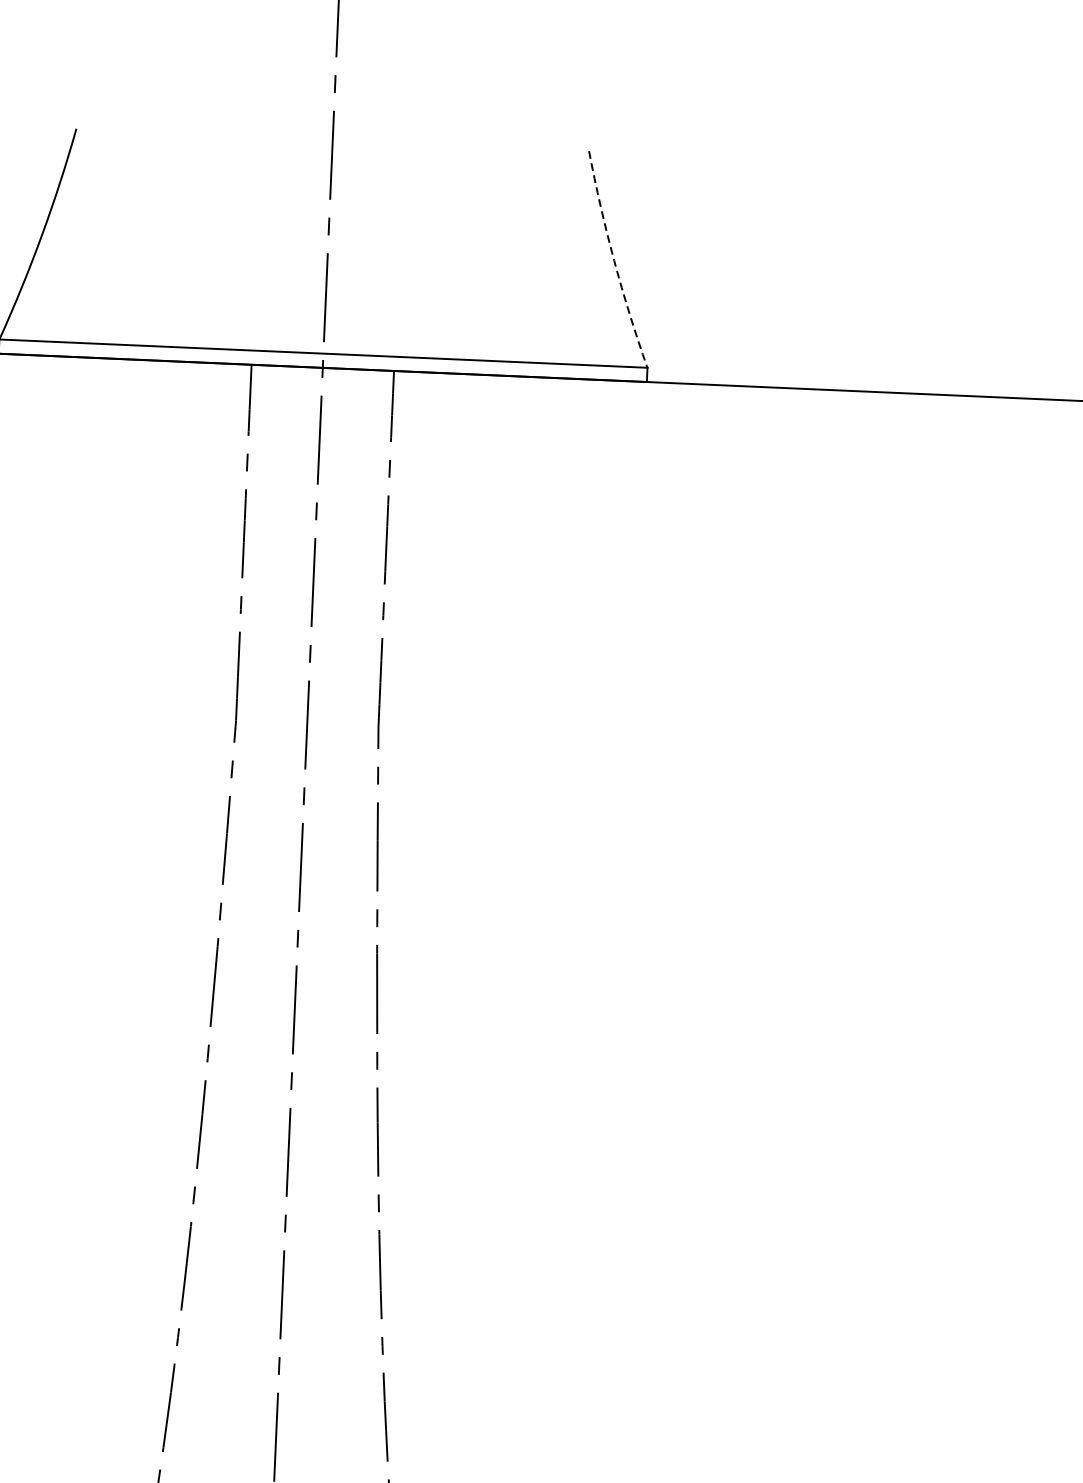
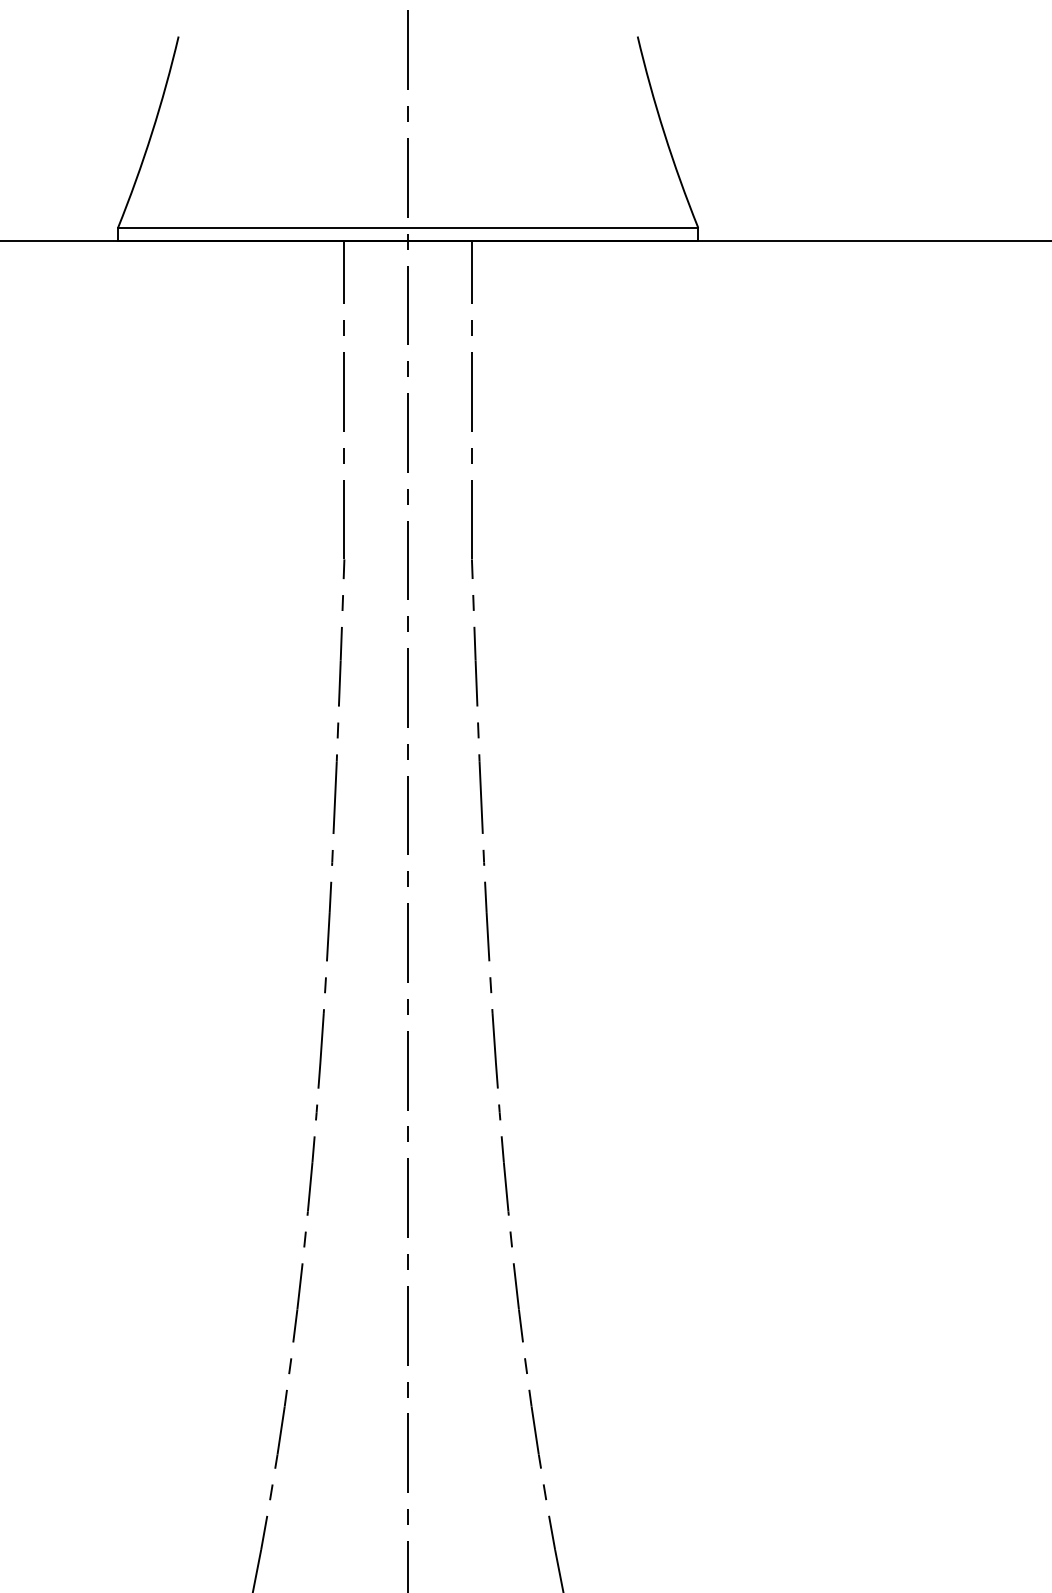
arc: (614, 260) -> (664, 133), dashed -> solid

